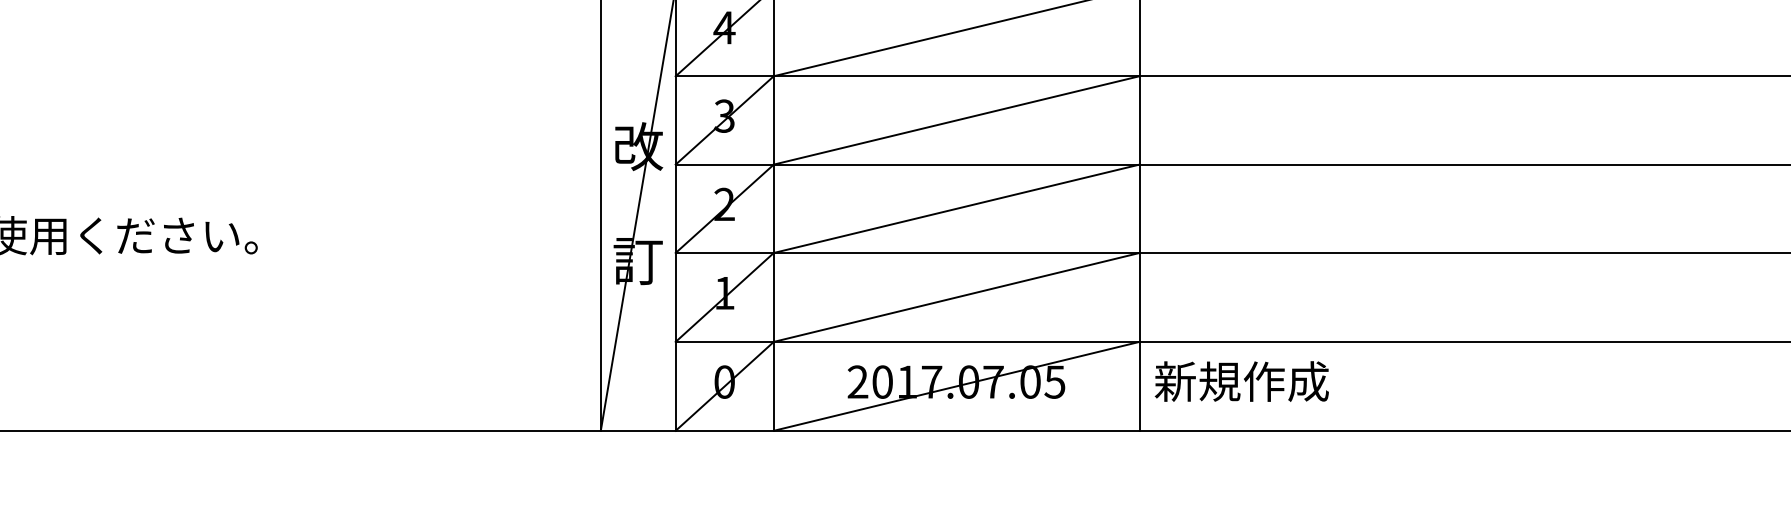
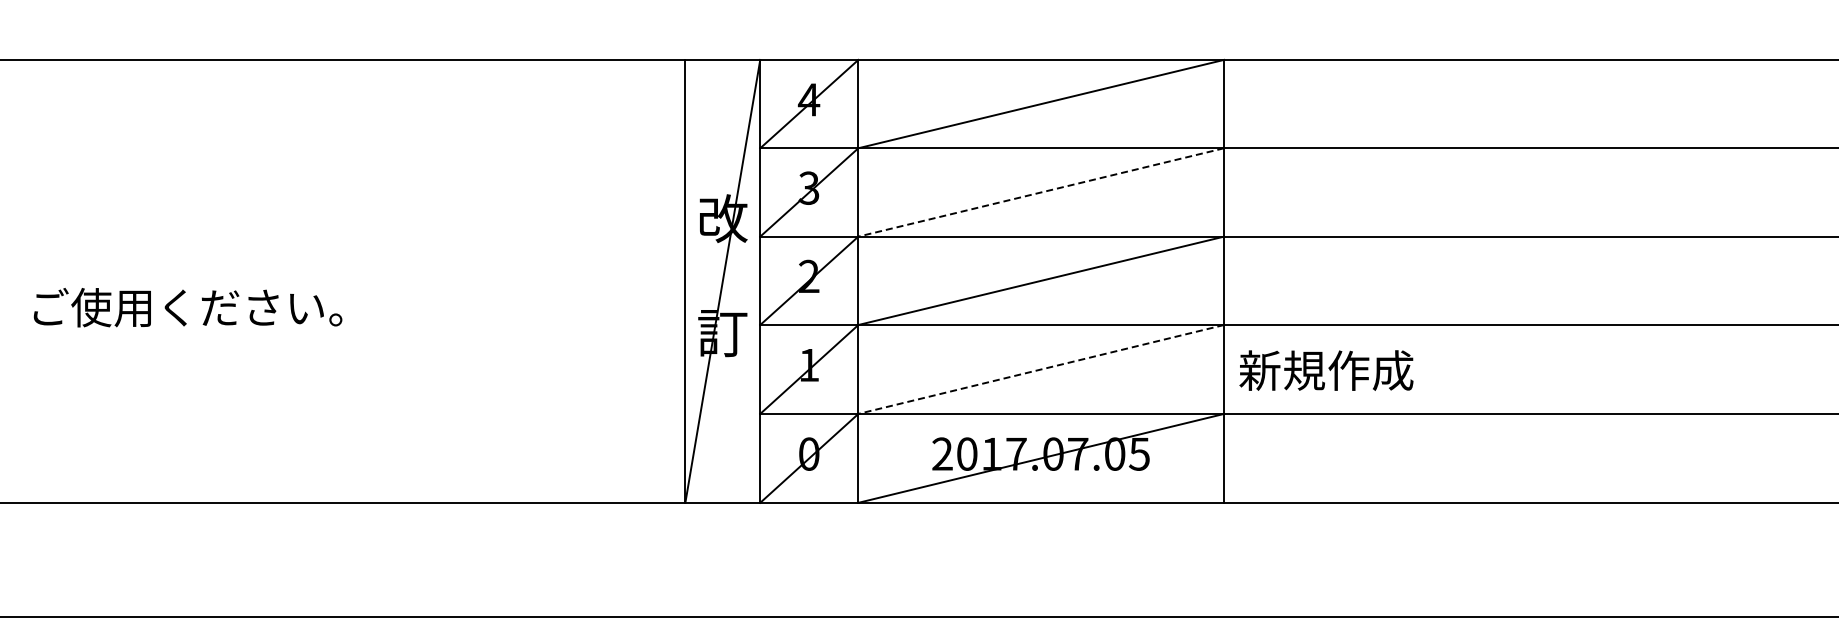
line: (955, 120) -> (1040, 192), solid -> dashed
line: (955, 297) -> (1040, 369), solid -> dashed
text: (1241, 381) -> (1326, 370), moved

